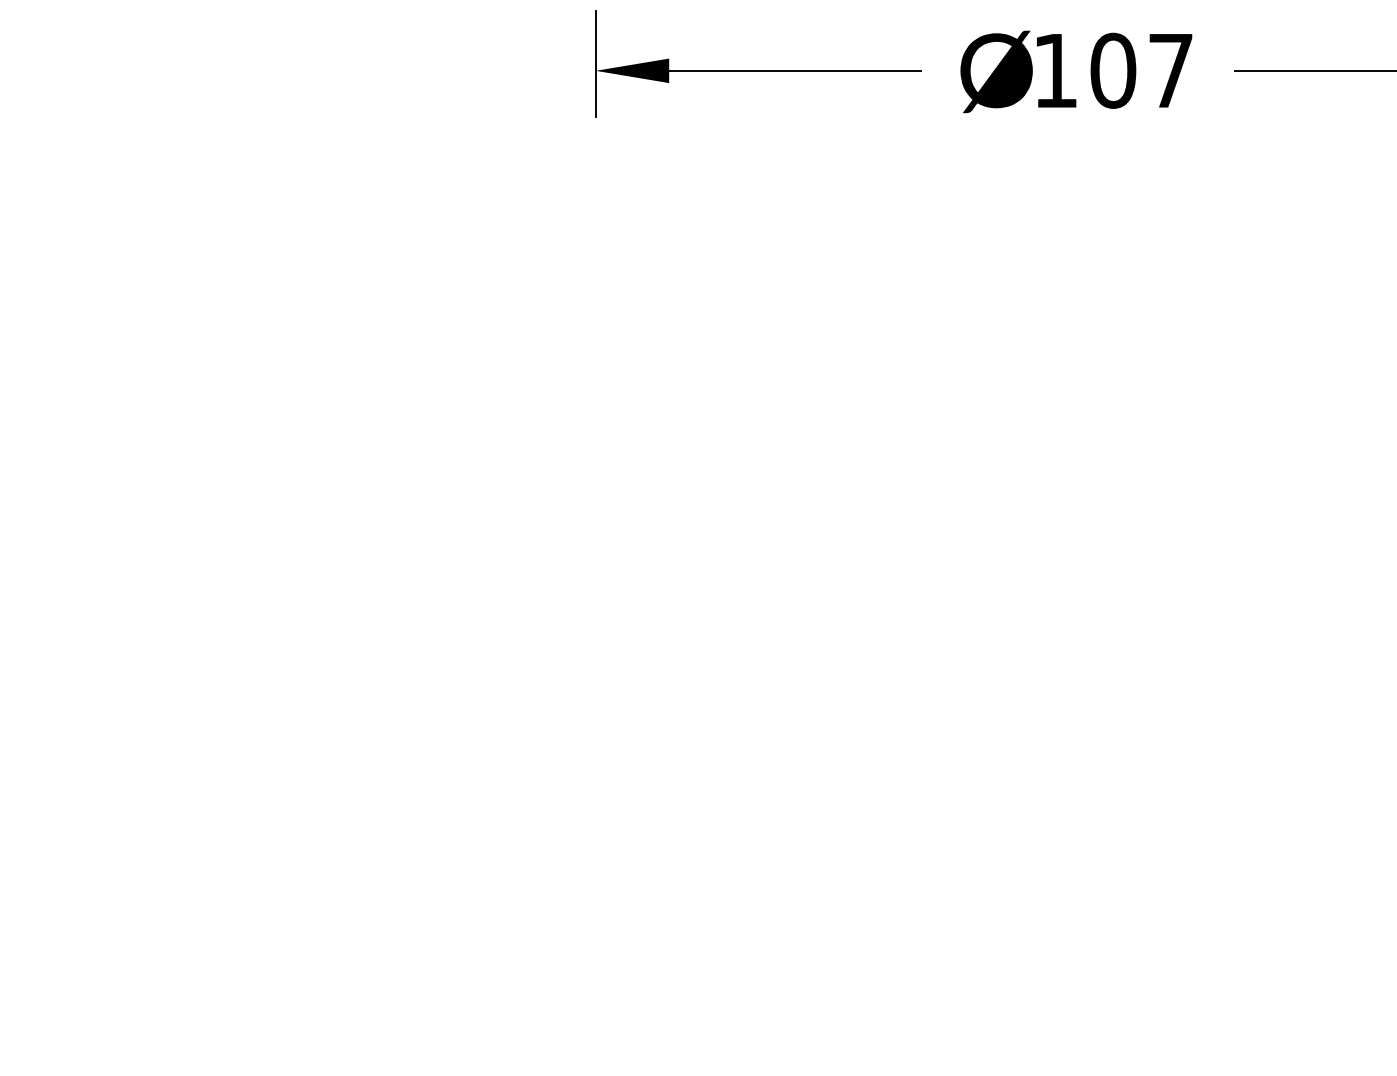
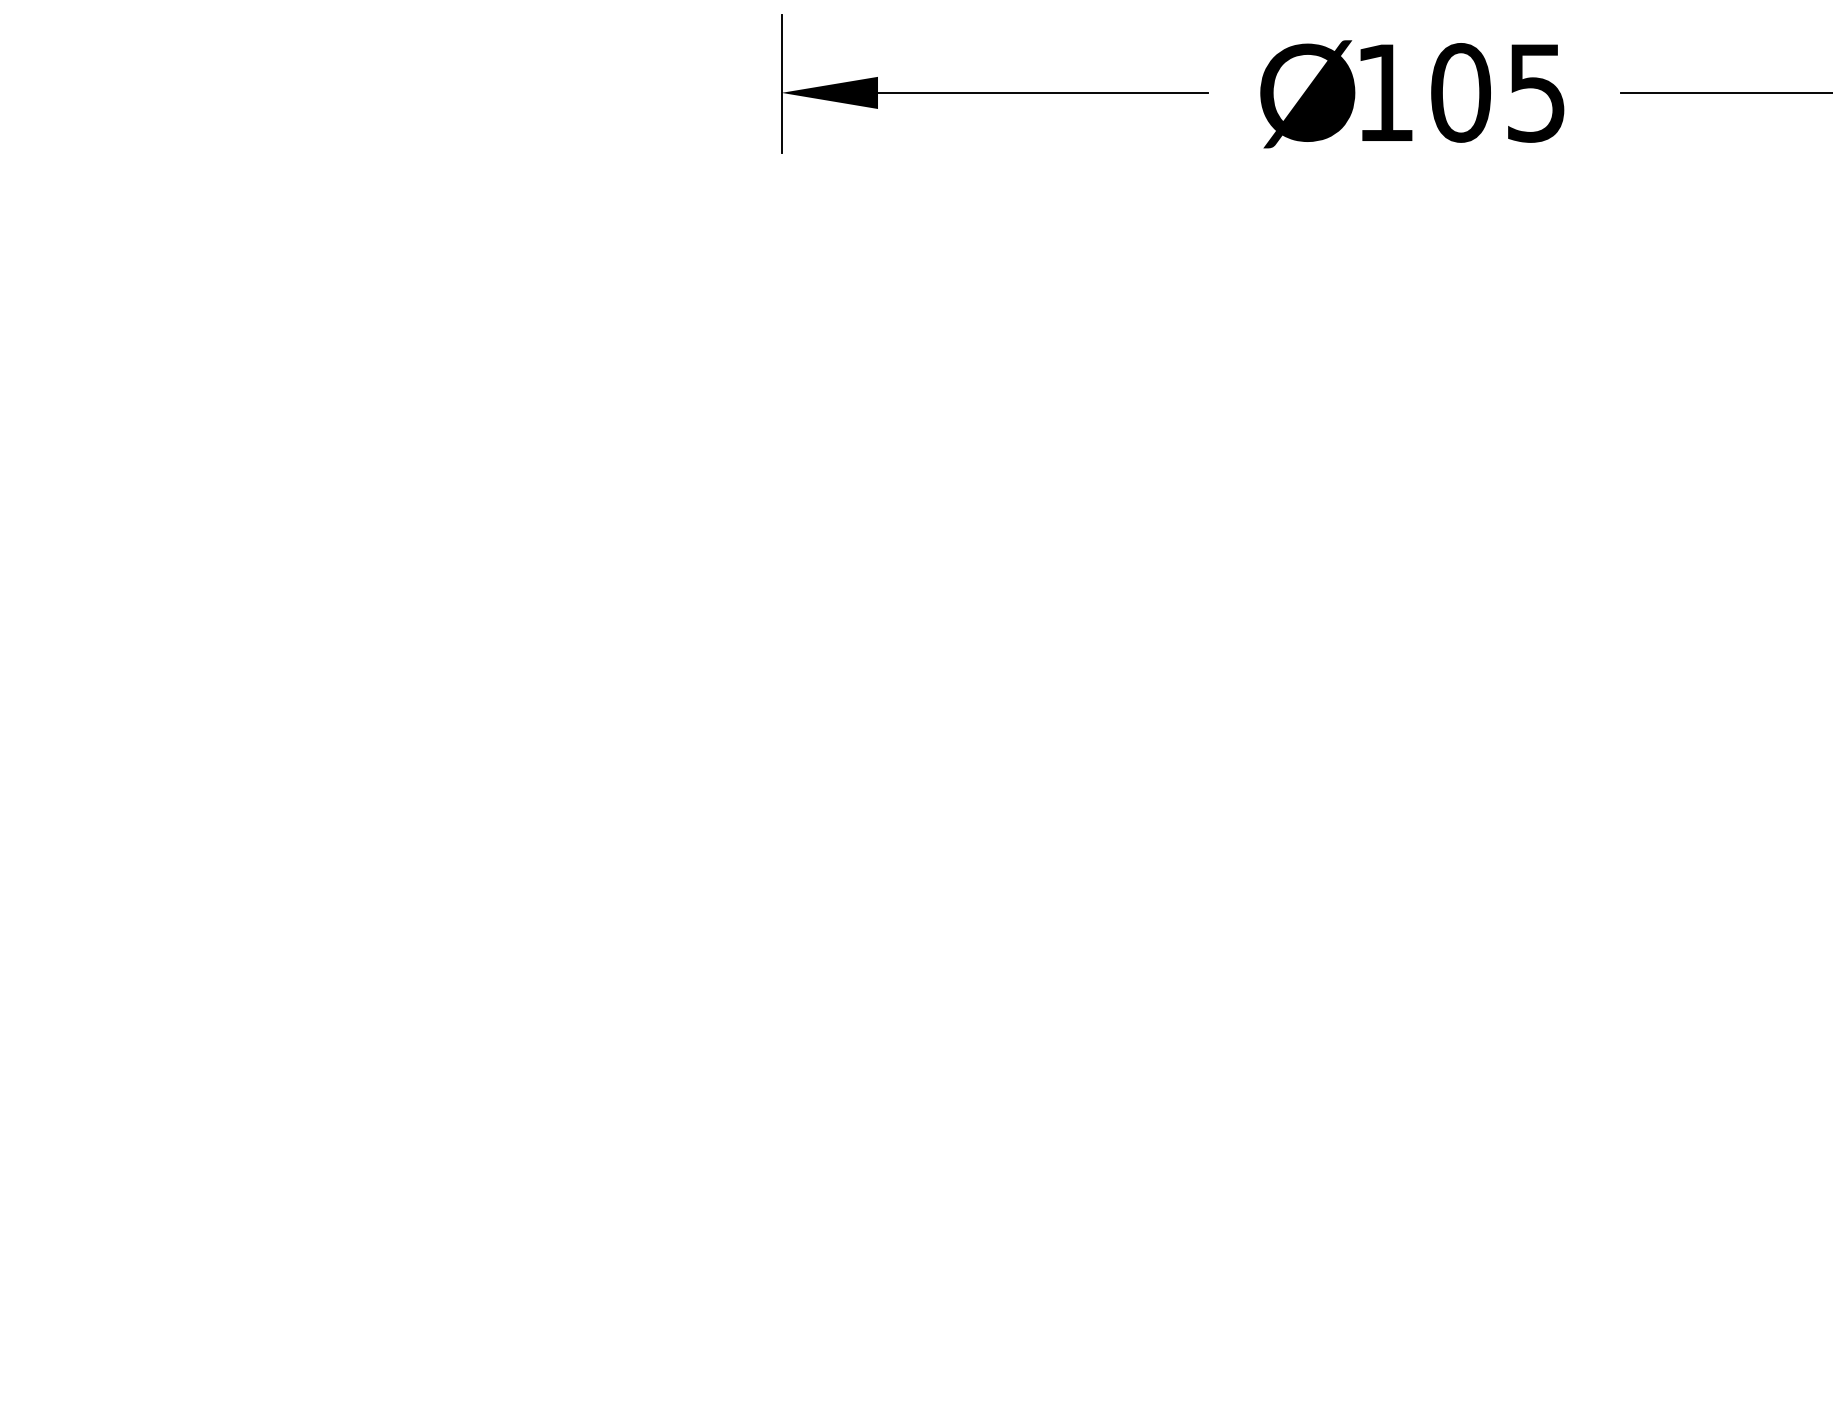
text: (1170, 71) -> (1535, 93), 107 -> 105

